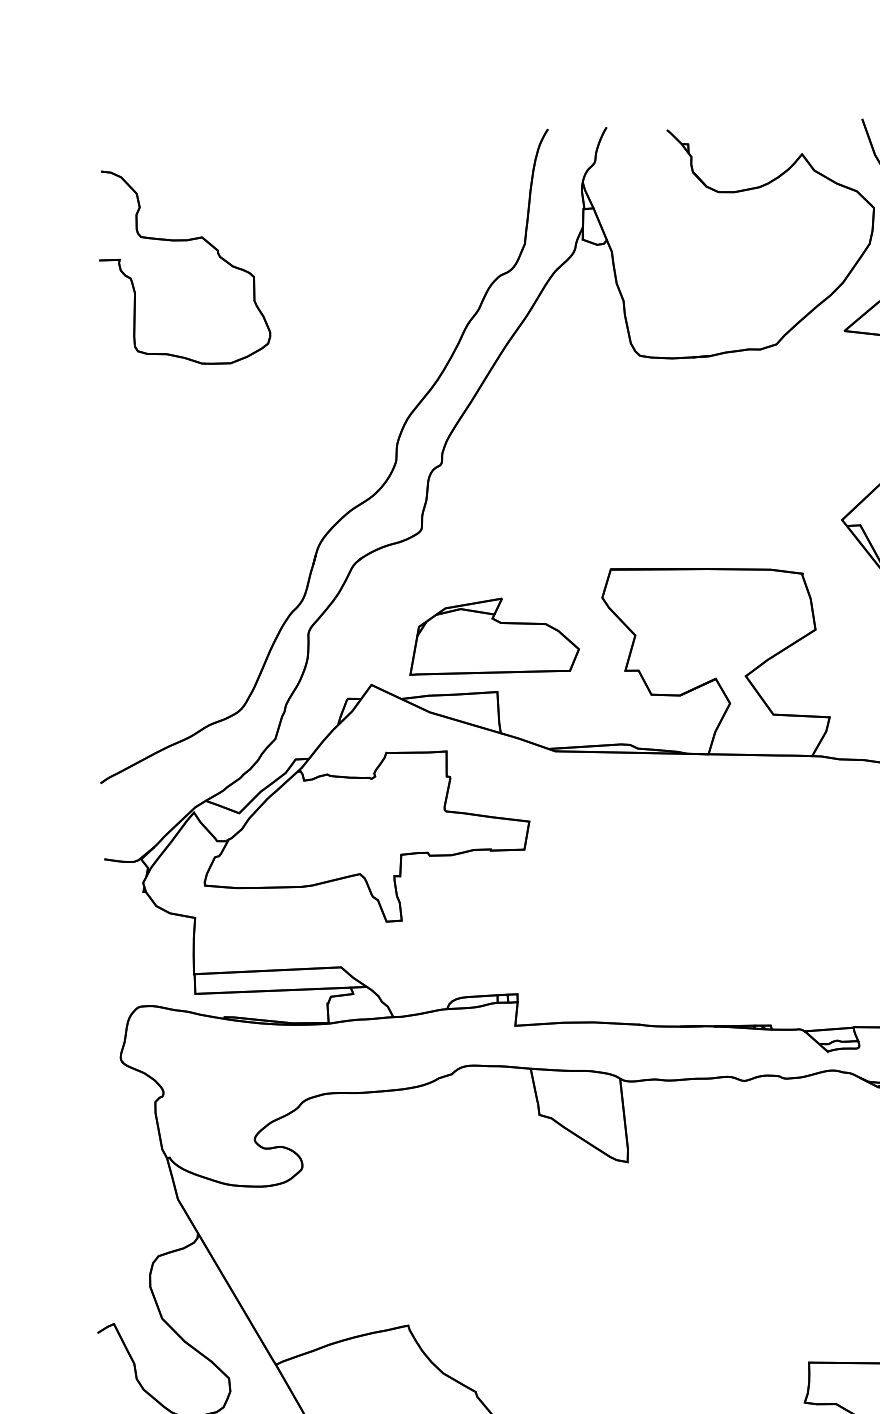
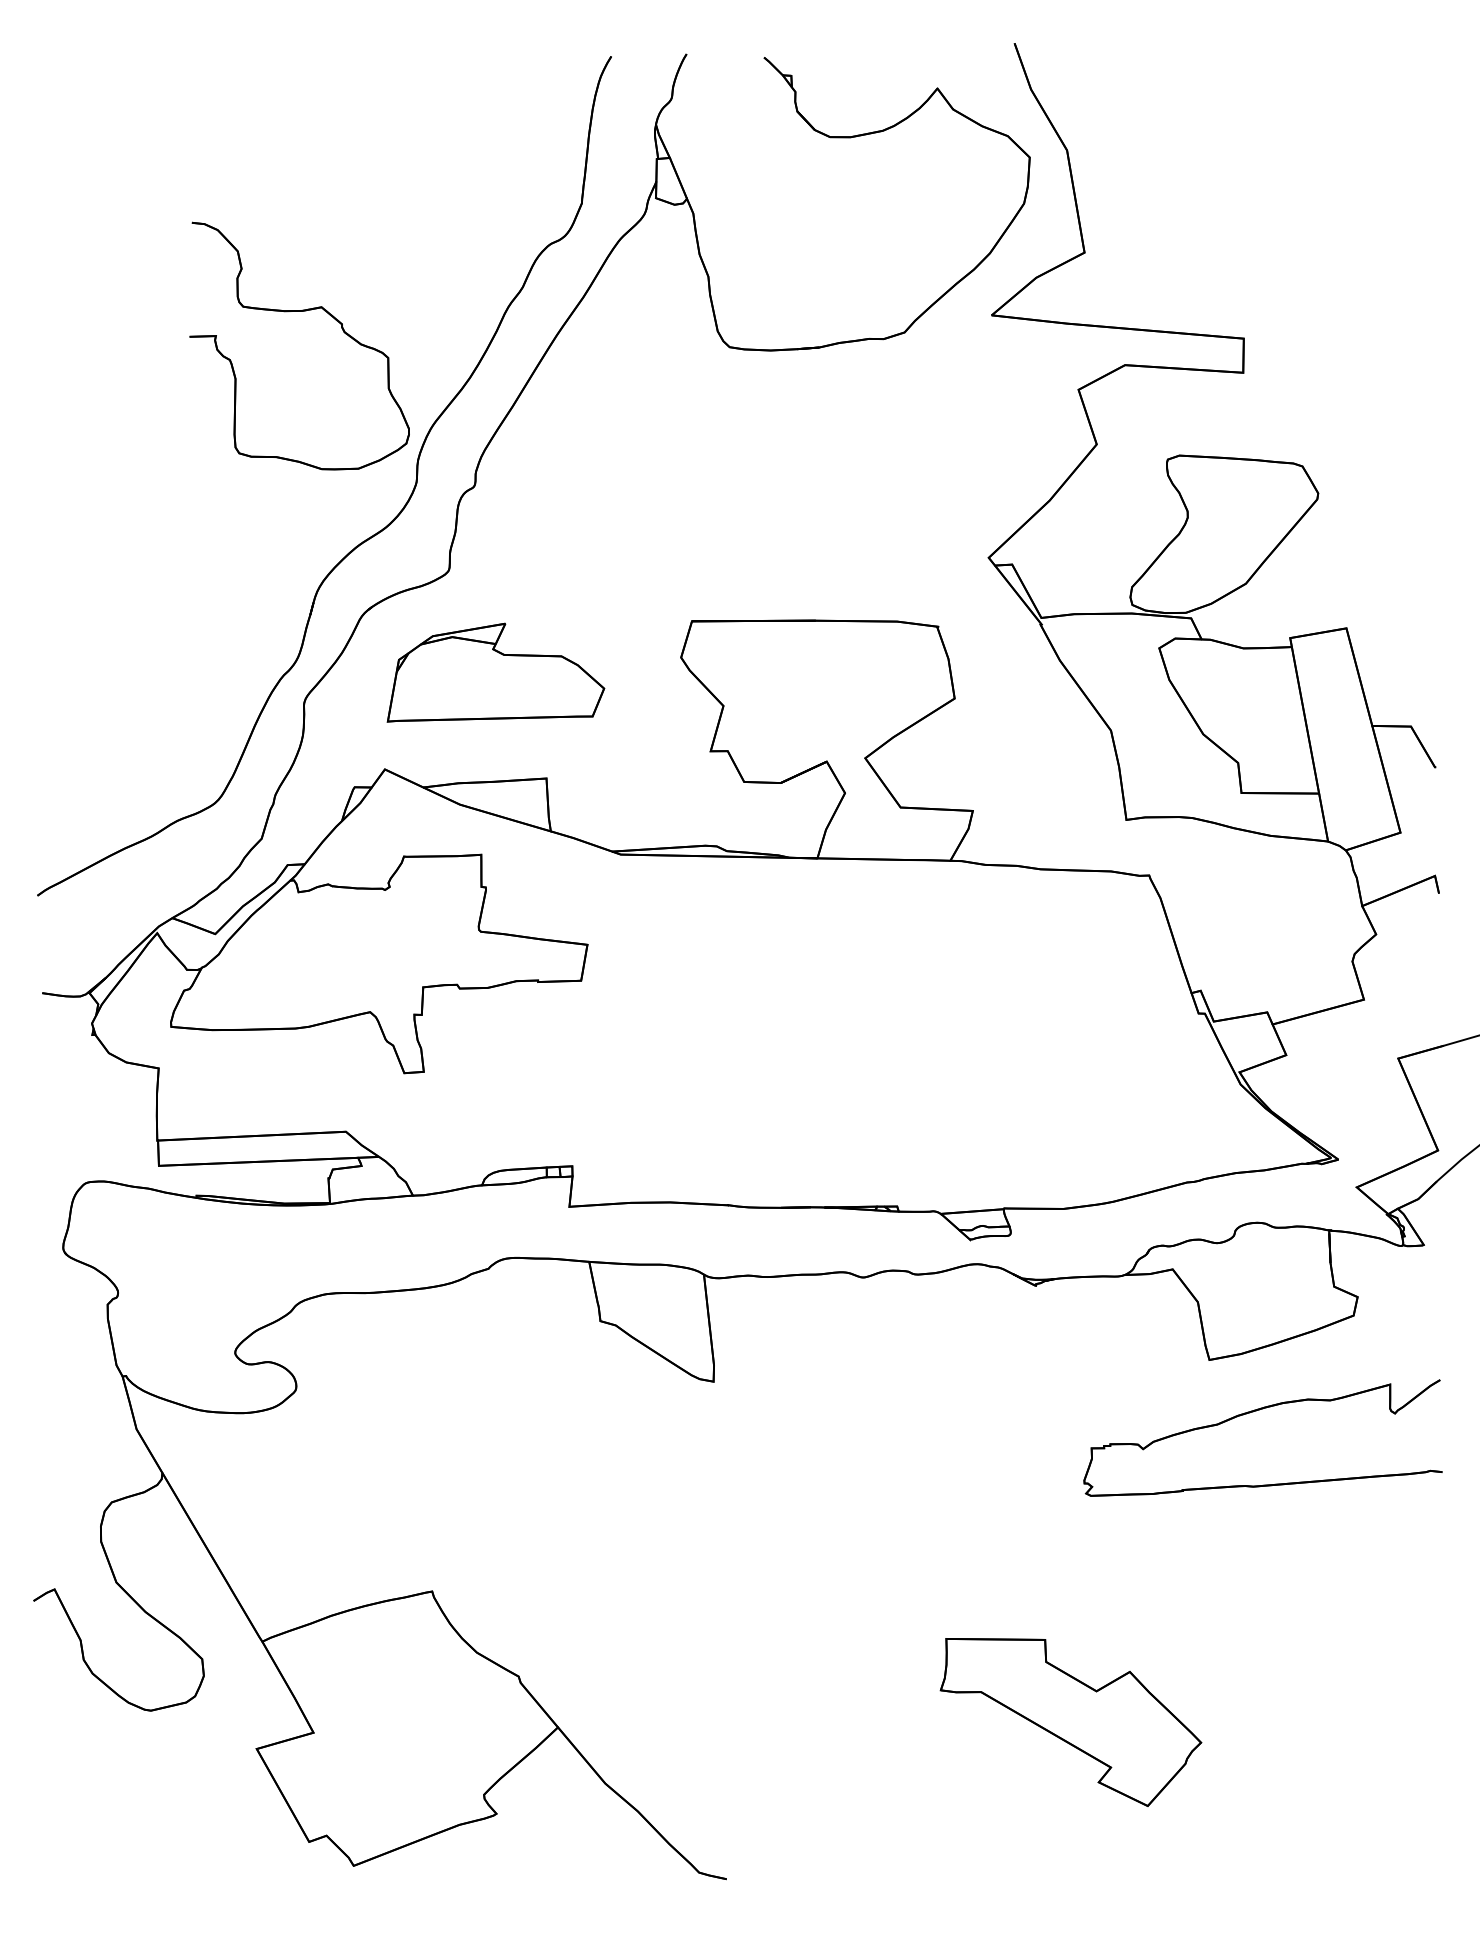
part: (184, 240) -> (299, 311), moved
part: (494, 636) -> (495, 672), moved

